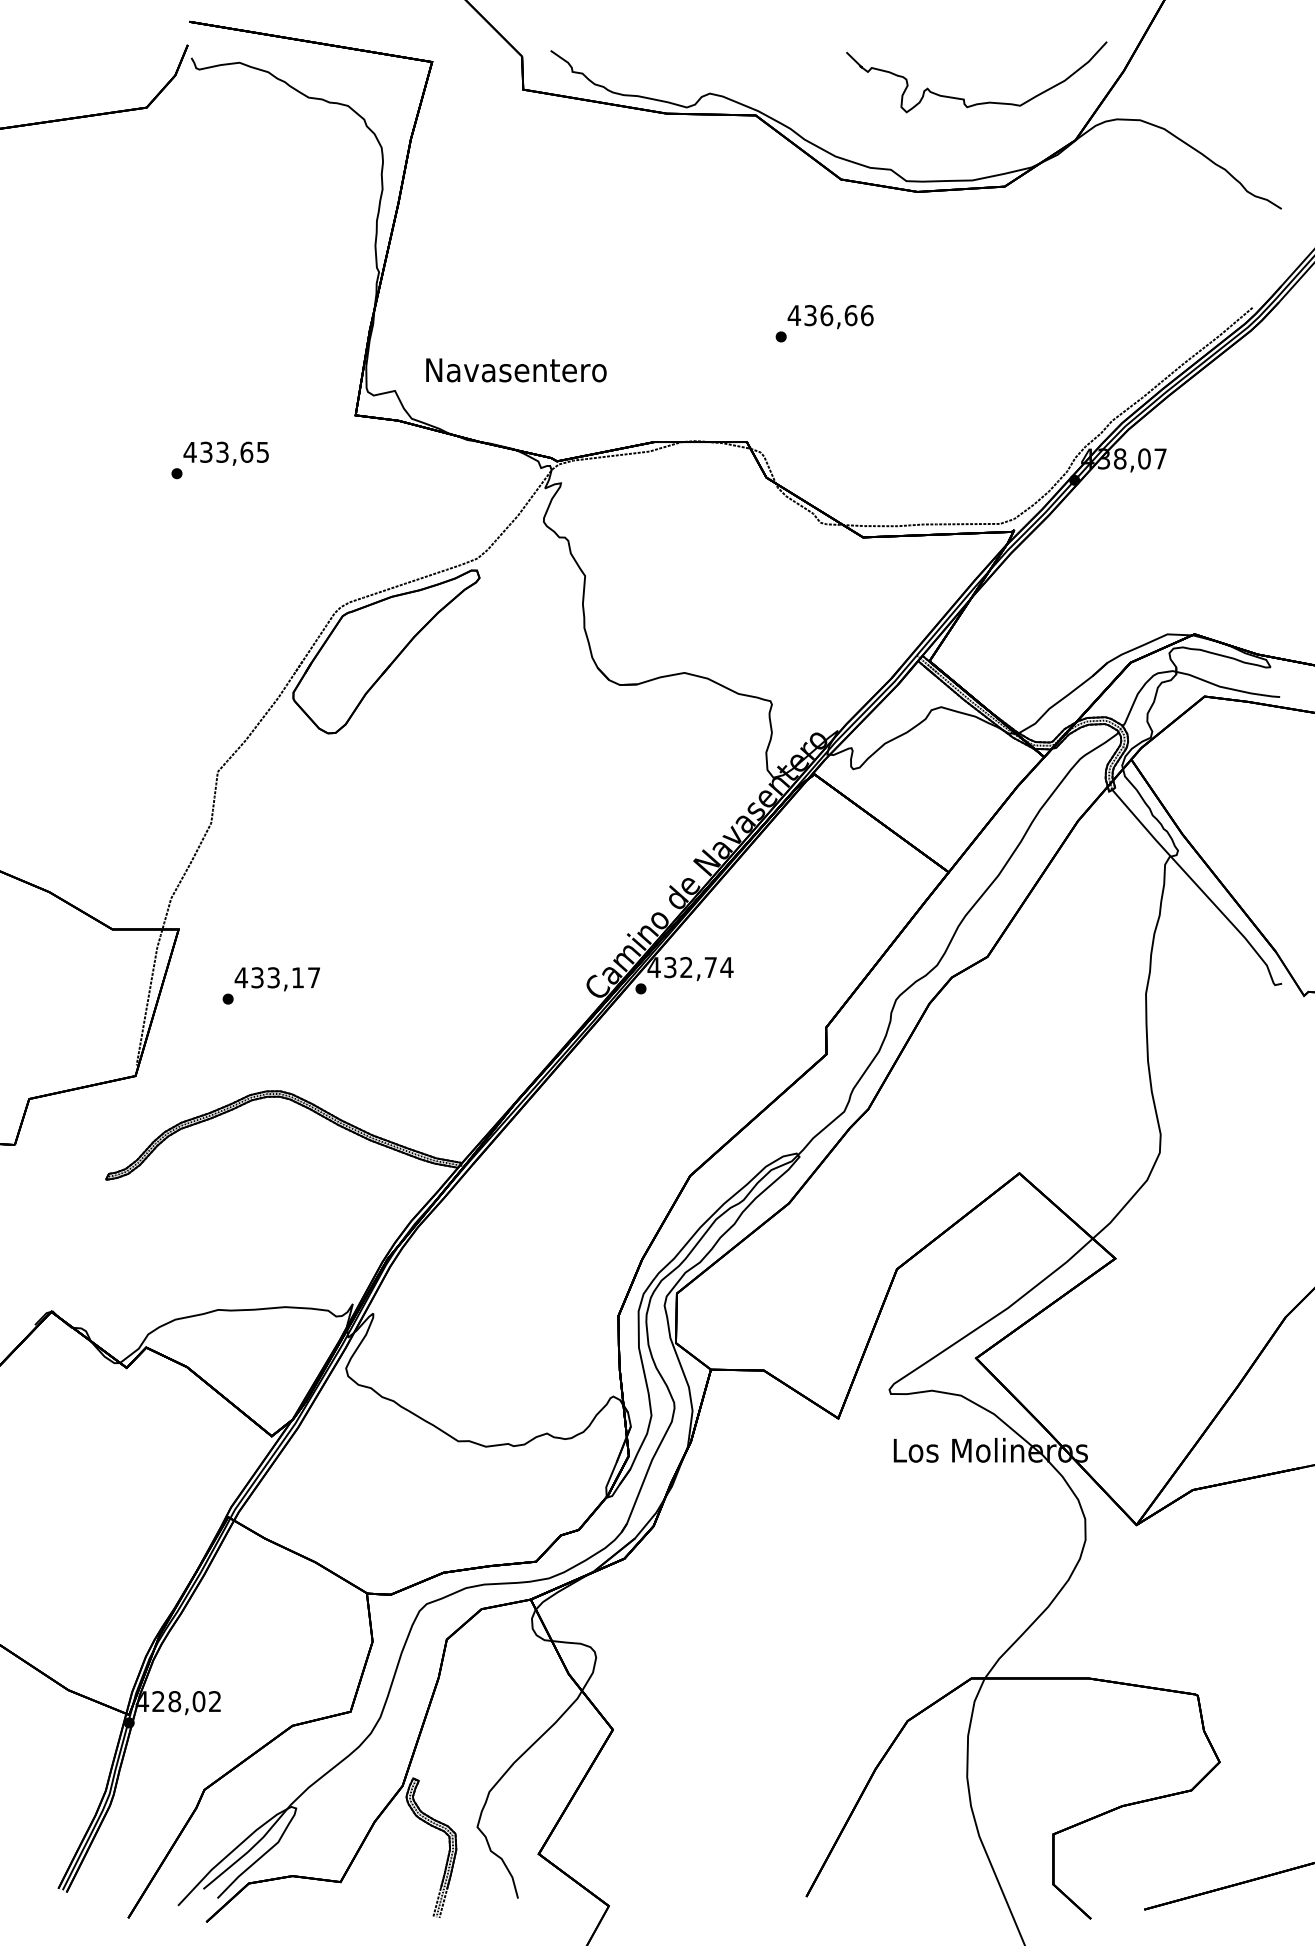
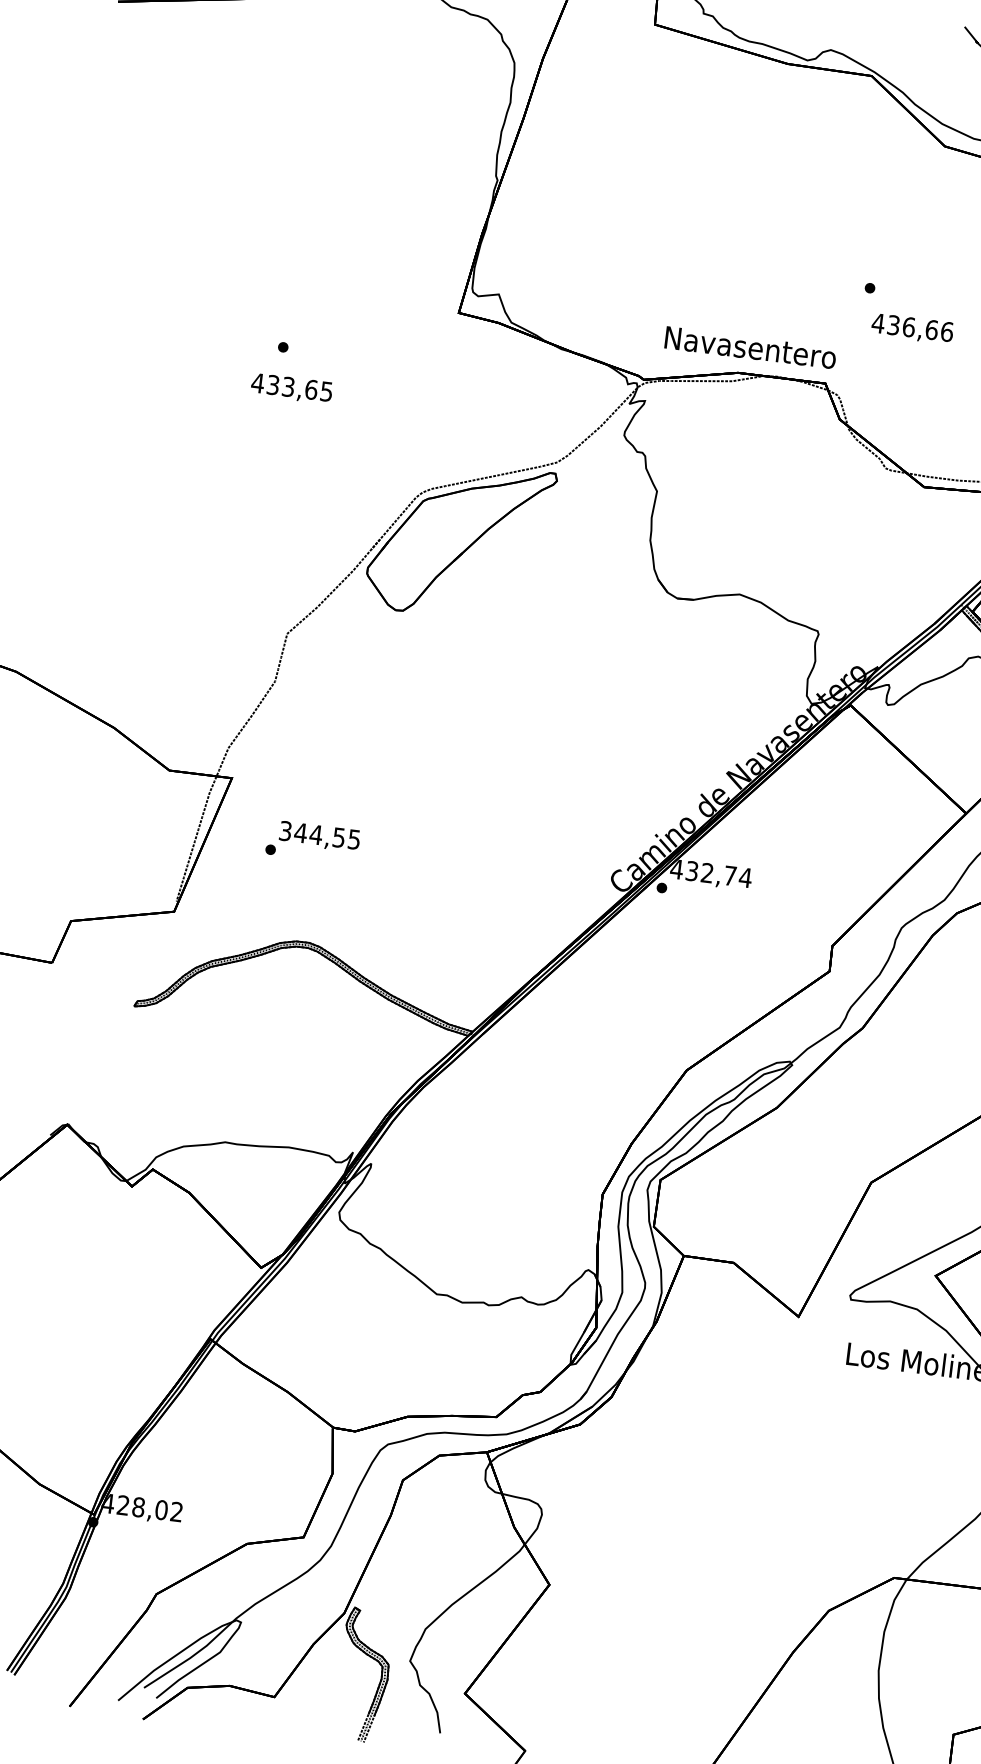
text: (830, 317) -> (912, 329), moved
text: (516, 370) -> (750, 347), moved
text: (225, 453) -> (291, 388), moved
text: (277, 977) -> (319, 835), 433,17 -> 344,55

